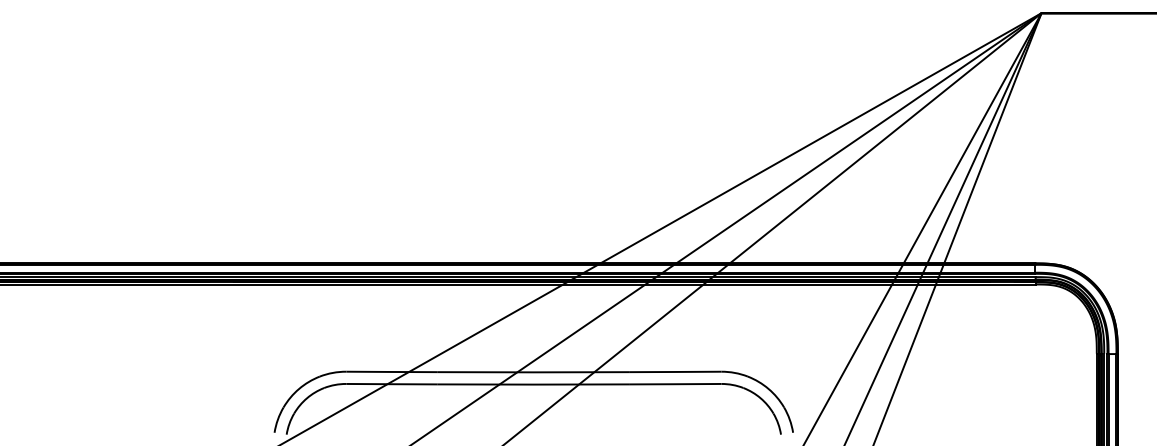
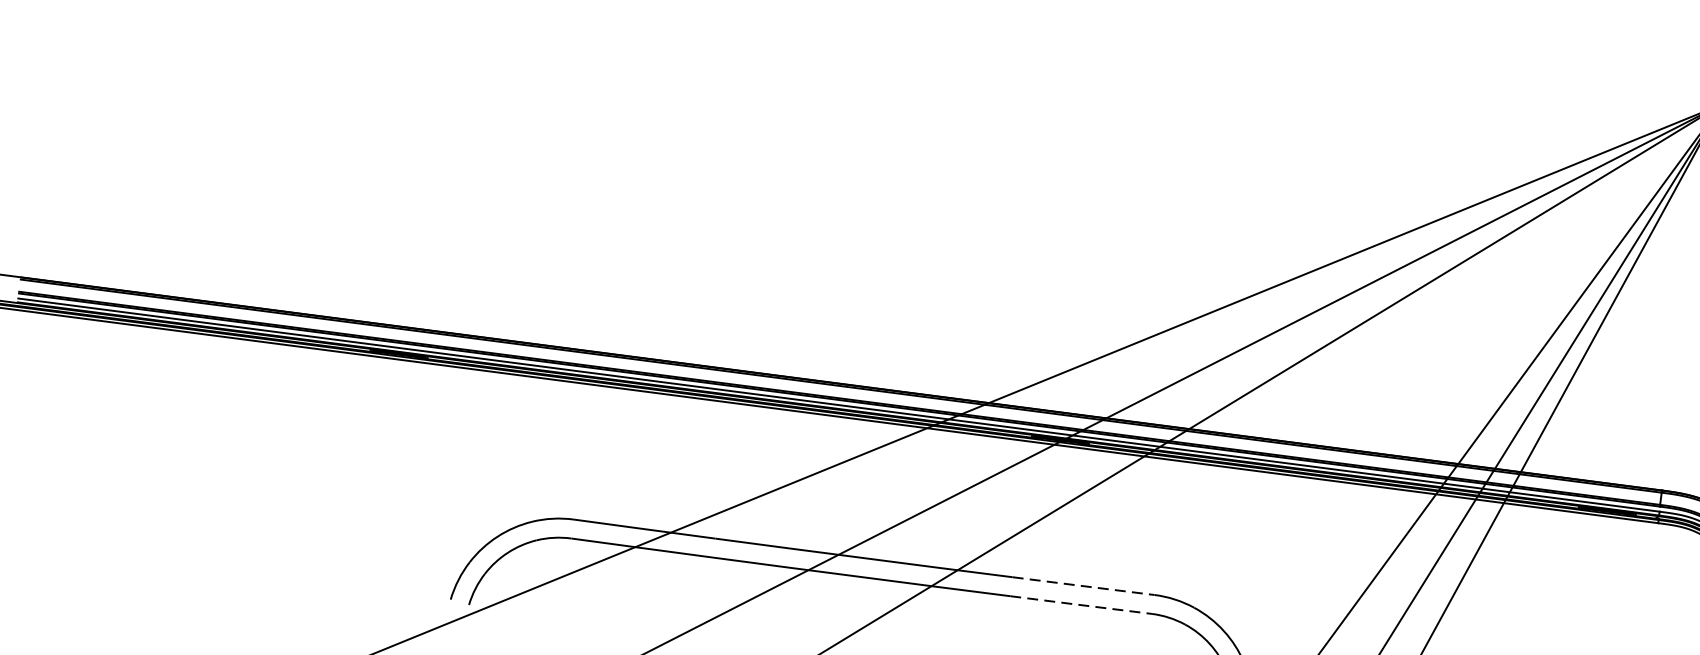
line: (675, 371) -> (1083, 585), solid -> dashed
line: (676, 384) -> (1082, 605), solid -> dashed

